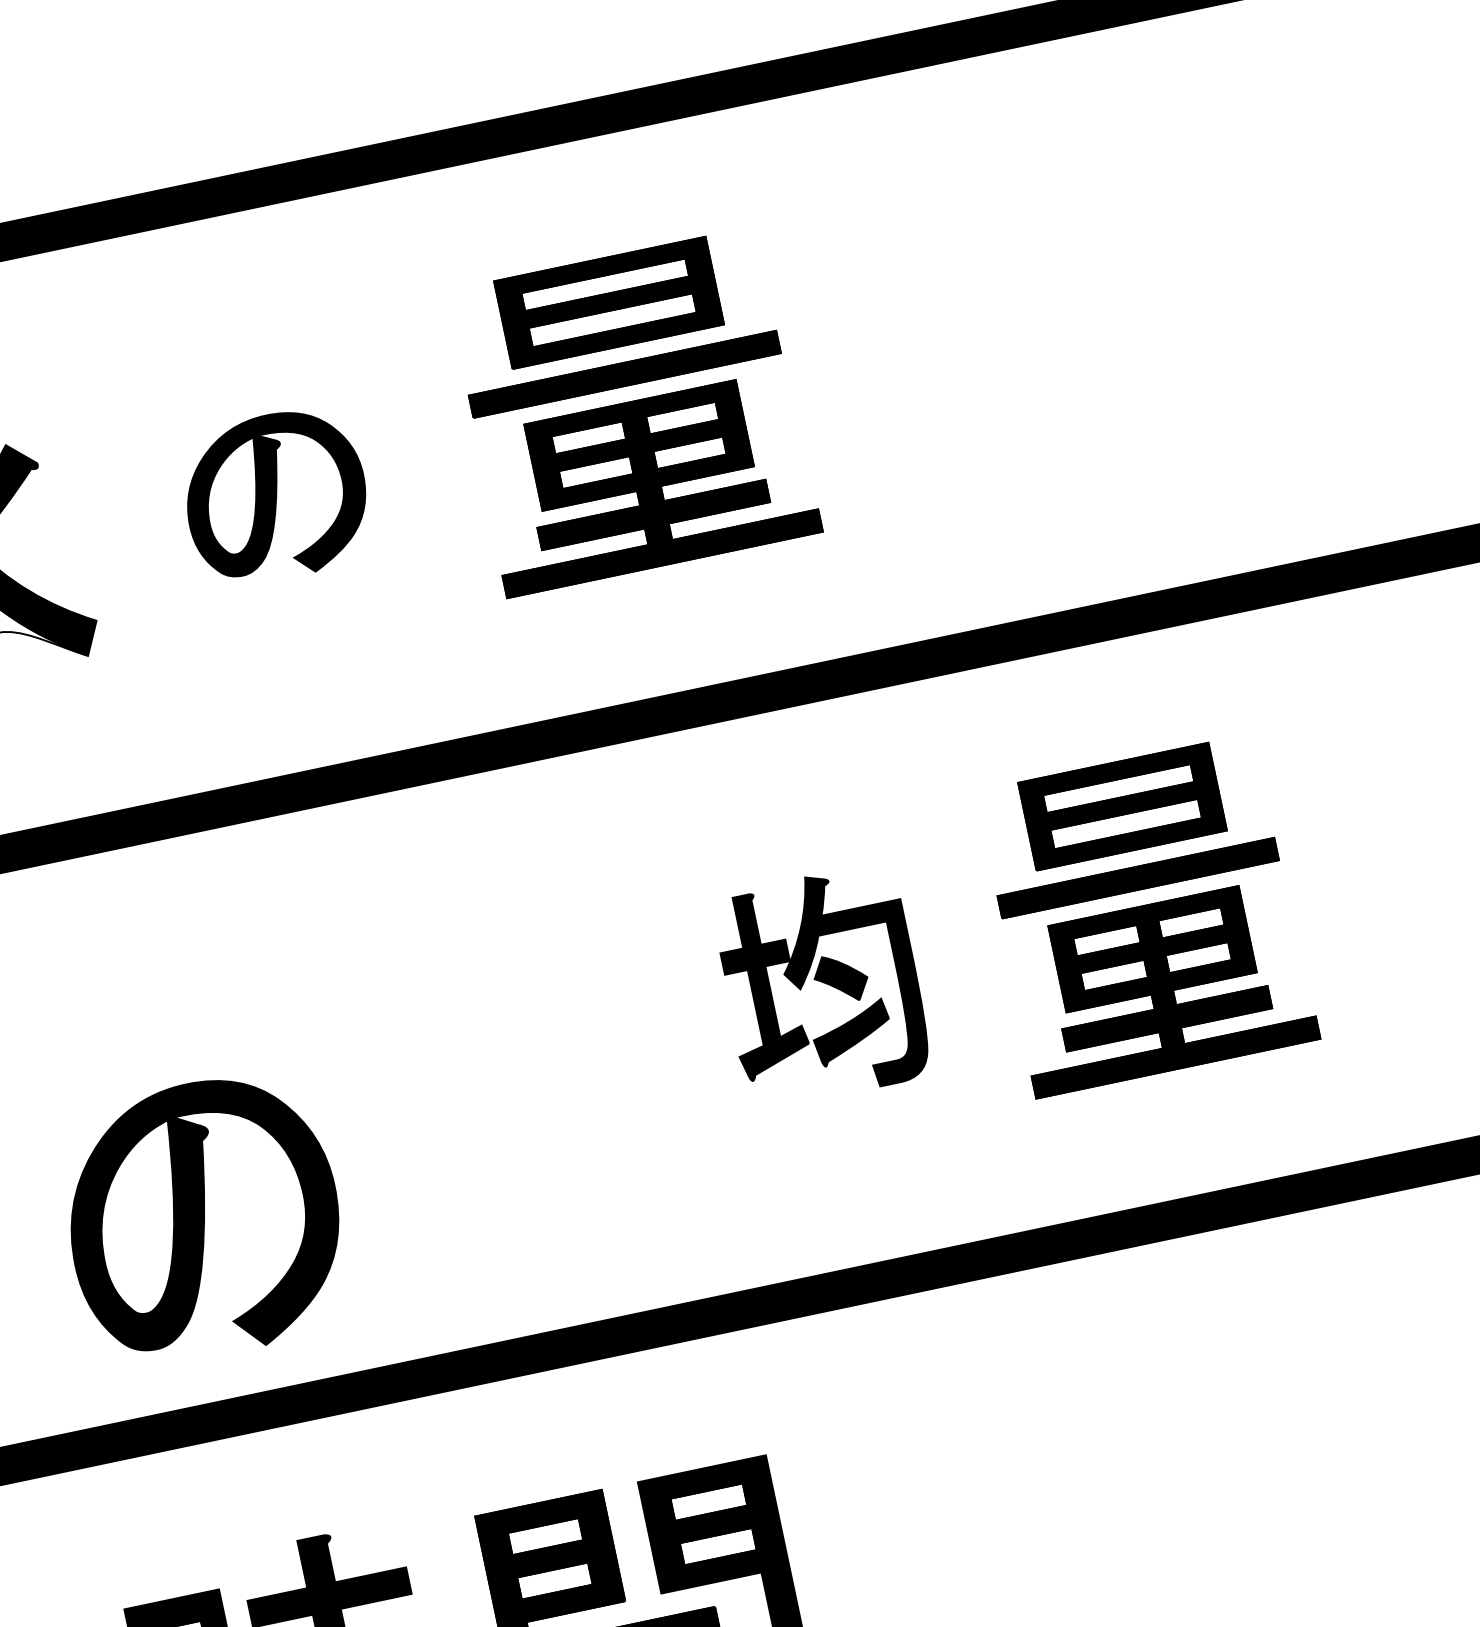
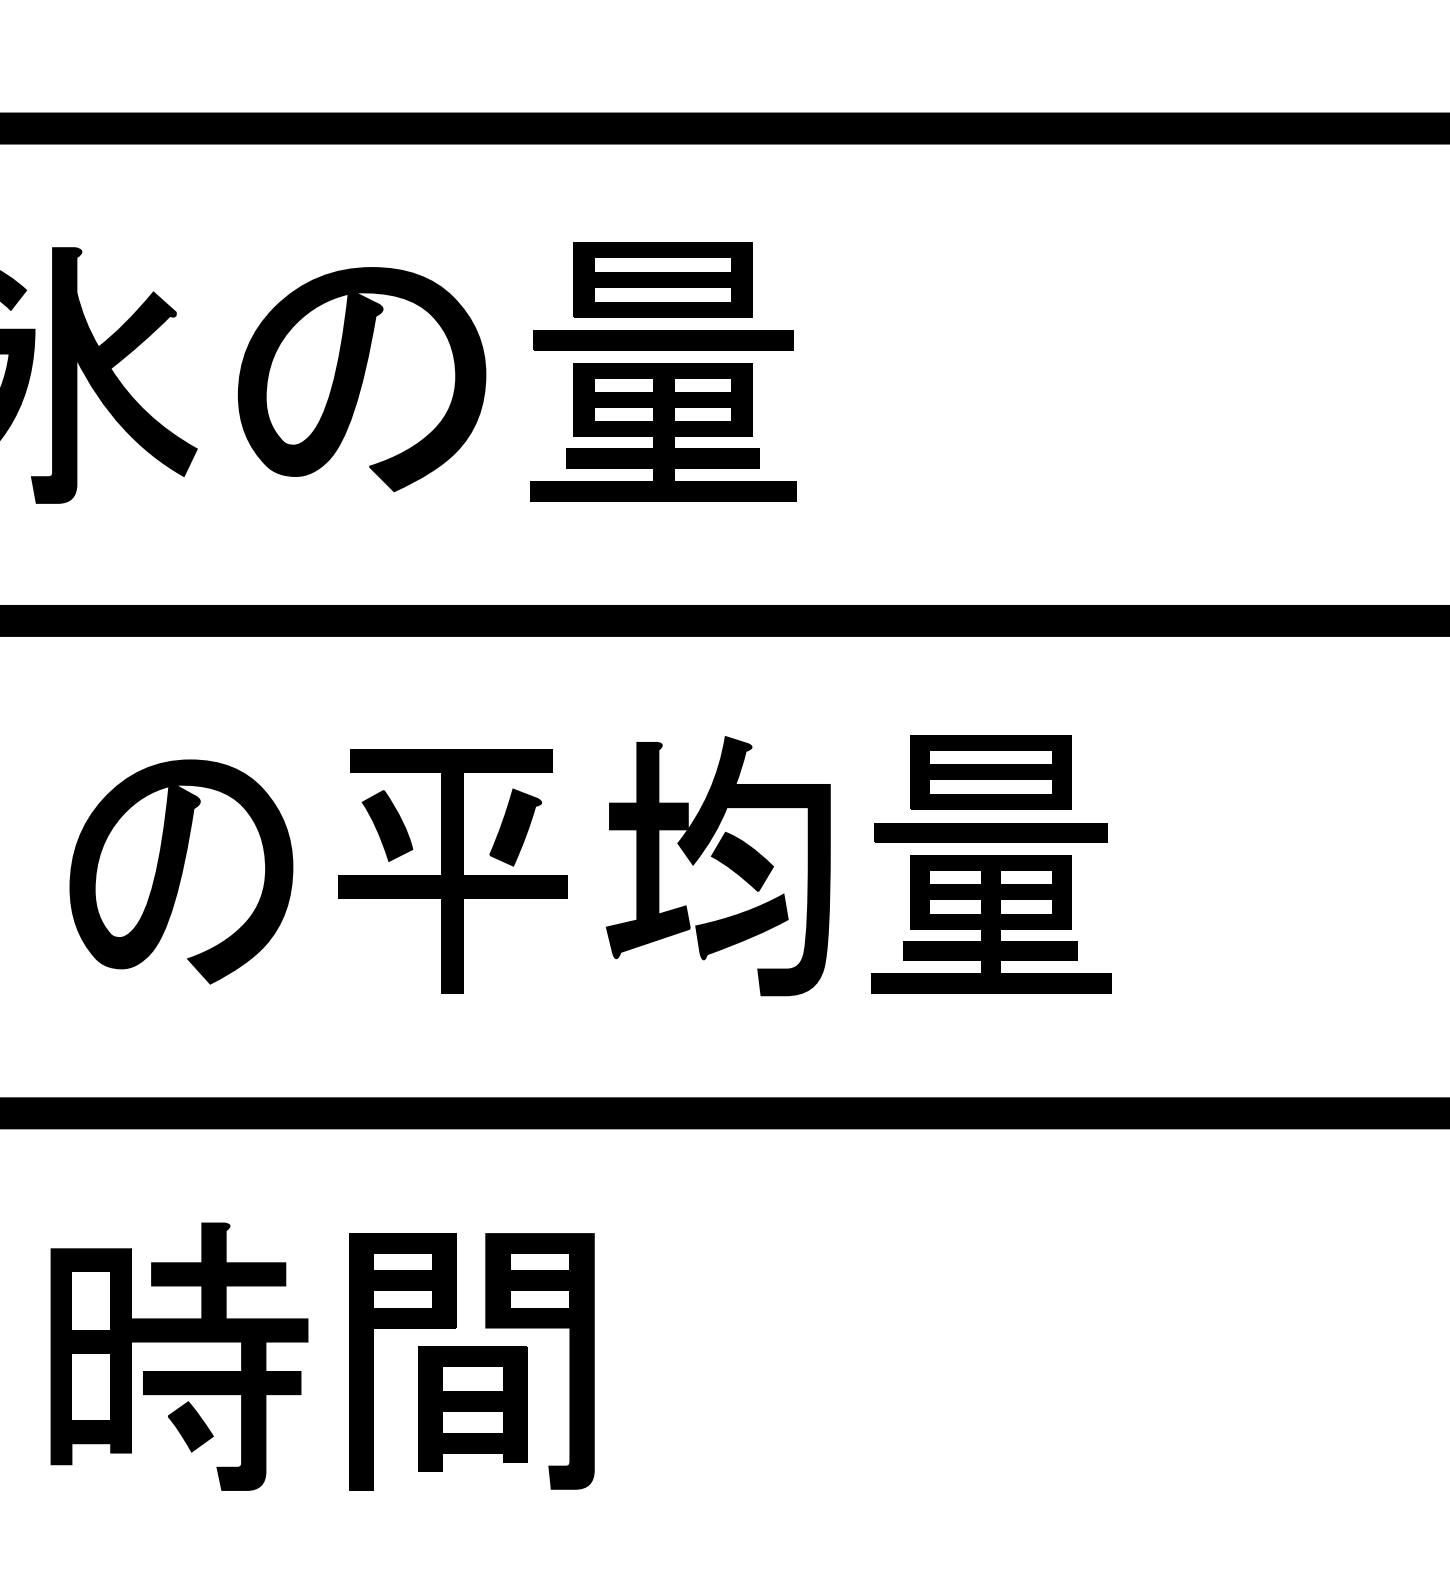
part: (275, 496) -> (361, 379), size x1.67
part: (820, 986) -> (717, 866), size x1.43
part: (506, 1059) -> (452, 871), added
part: (203, 1218) -> (181, 871), moved

